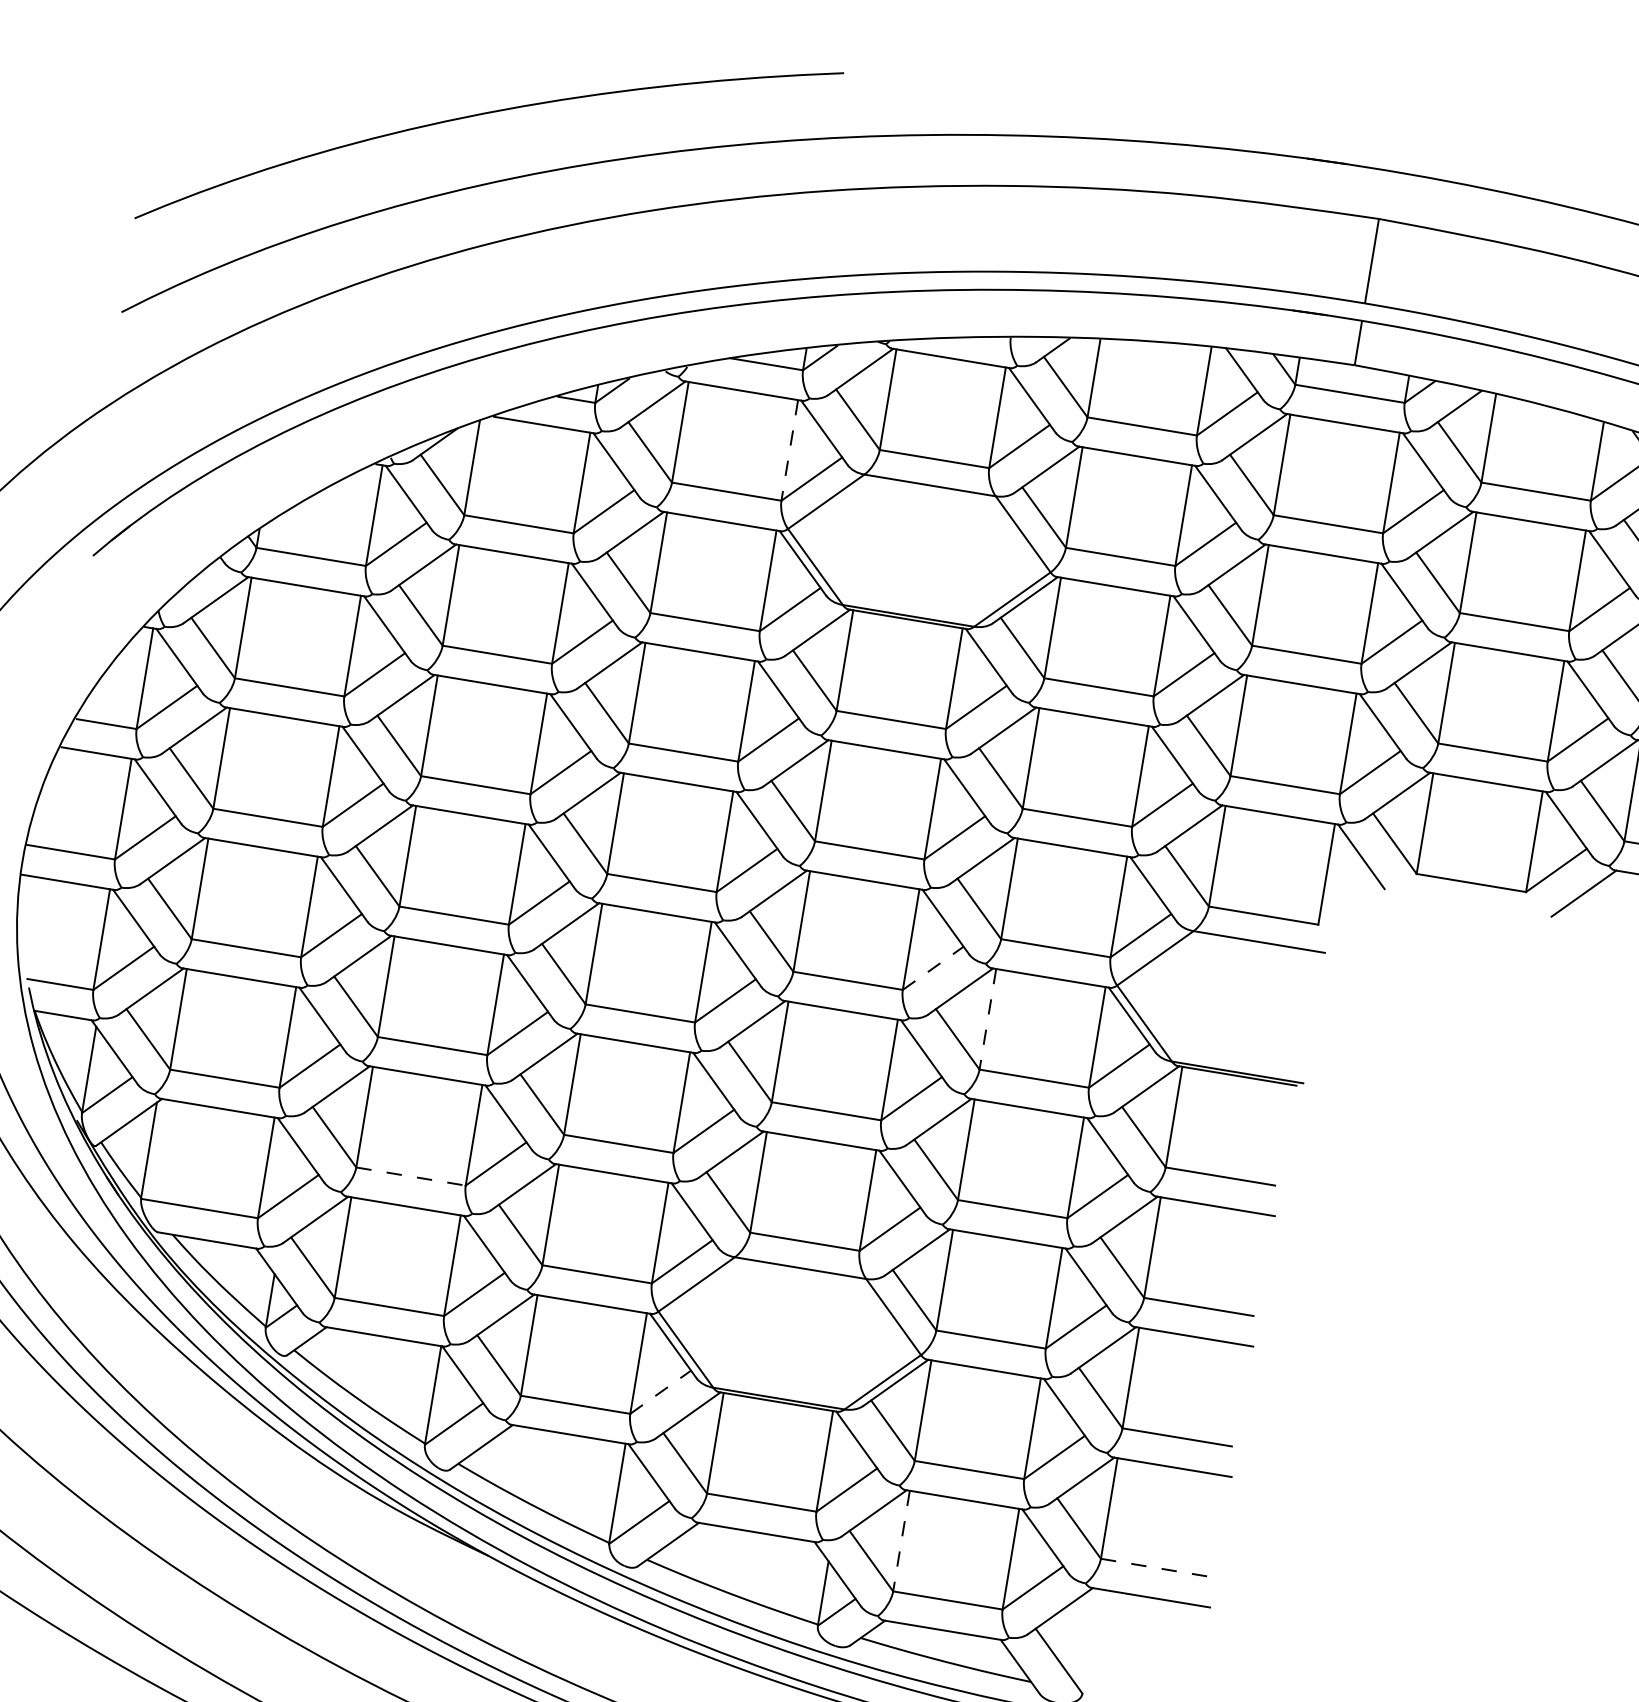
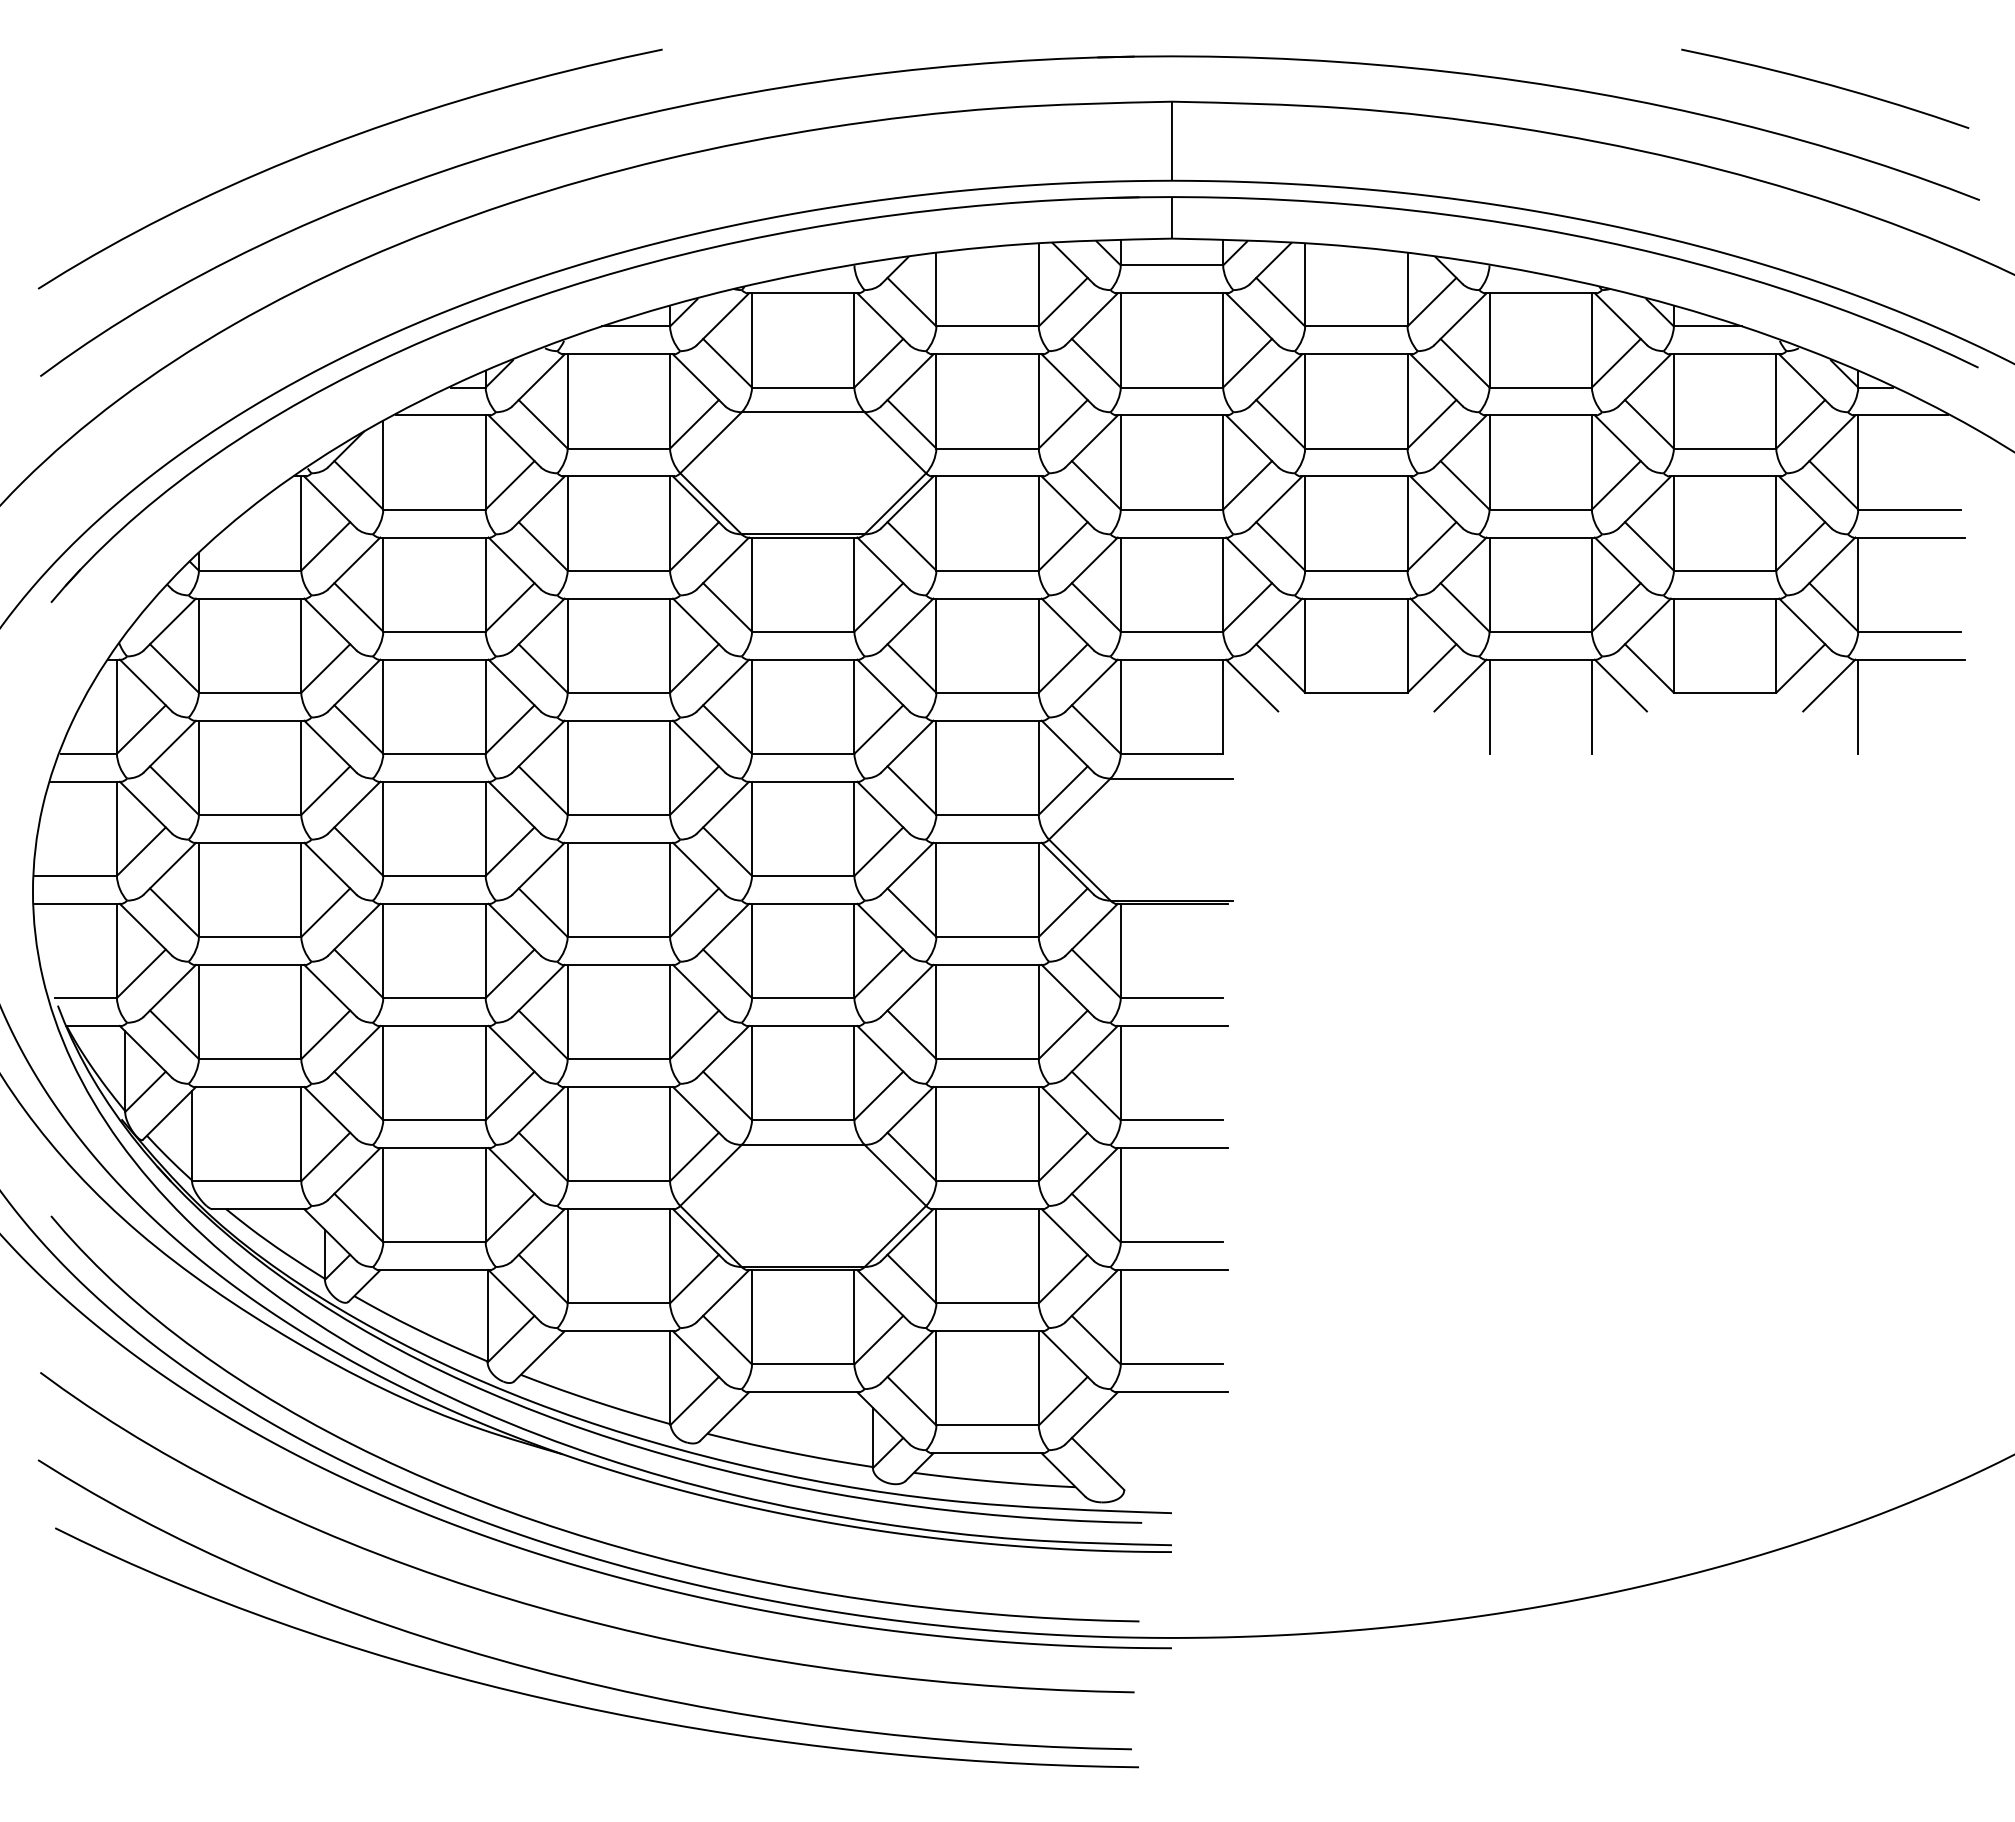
line: (790, 450) -> (670, 401), dashed -> solid
line: (1611, 921) -> (1489, 706), added
line: (933, 968) -> (879, 851), dashed -> solid
line: (987, 1019) -> (936, 890), dashed -> solid
line: (410, 1176) -> (434, 1120), dashed -> solid
line: (660, 1391) -> (694, 1278), dashed -> solid
line: (901, 1541) -> (936, 1378), dashed -> solid
line: (1156, 1568) -> (1172, 1364), dashed -> solid

